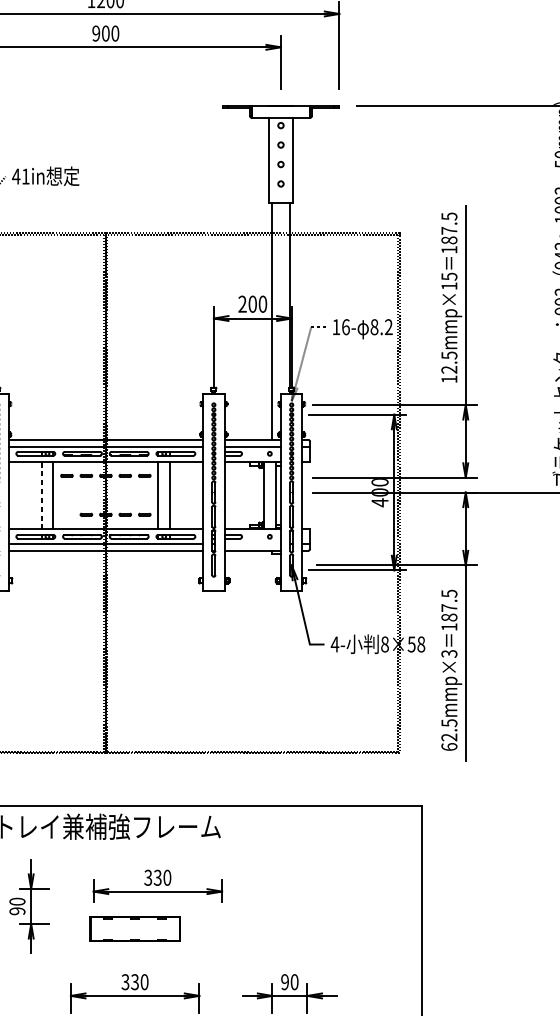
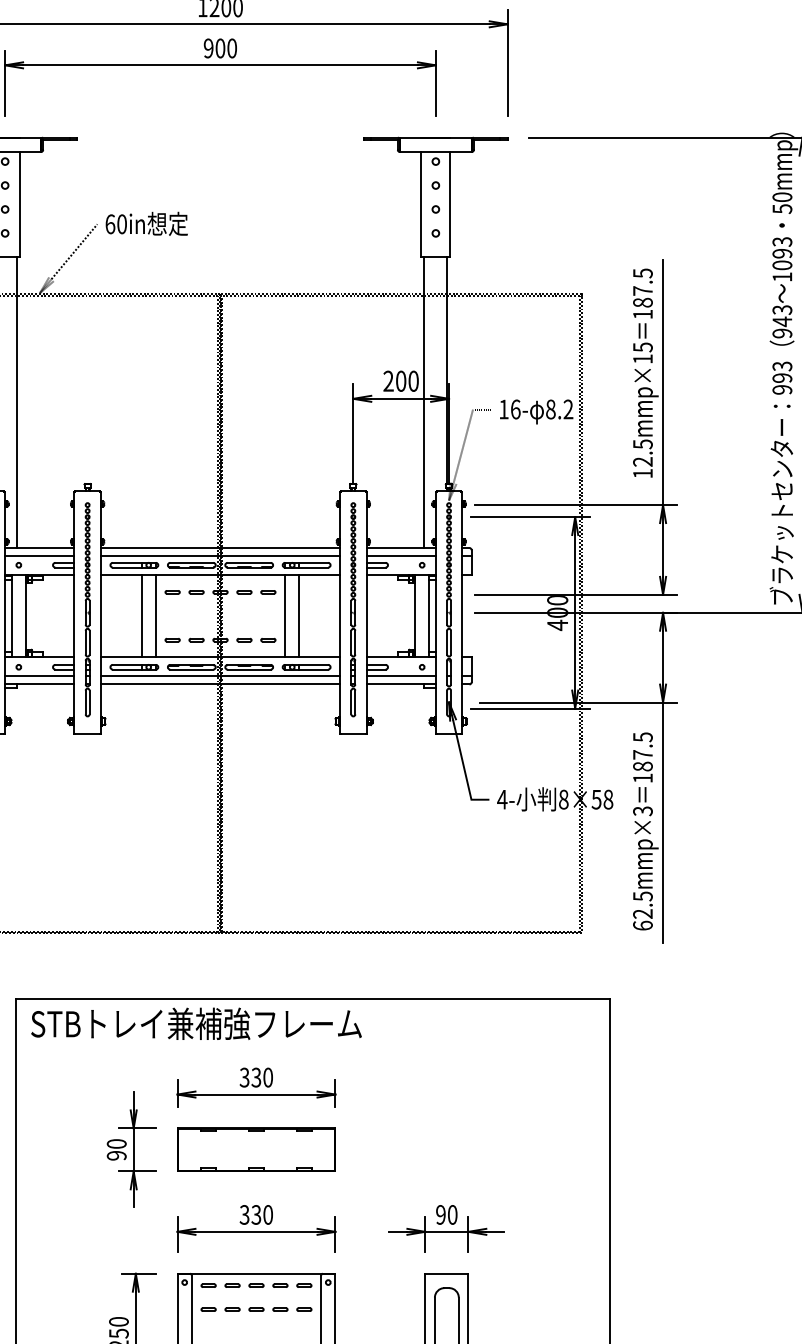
text: (20, 176) -> (115, 224), 41in -> 60in
line: (41, 495) -> (141, 616), dashed -> solid
part: (66, 514) -> (172, 639), added
line: (252, 544) -> (400, 676), added
part: (157, 885) -> (256, 1087), moved
part: (29, 906) -> (131, 1149), moved
part: (135, 928) -> (256, 1149), size x1.43

